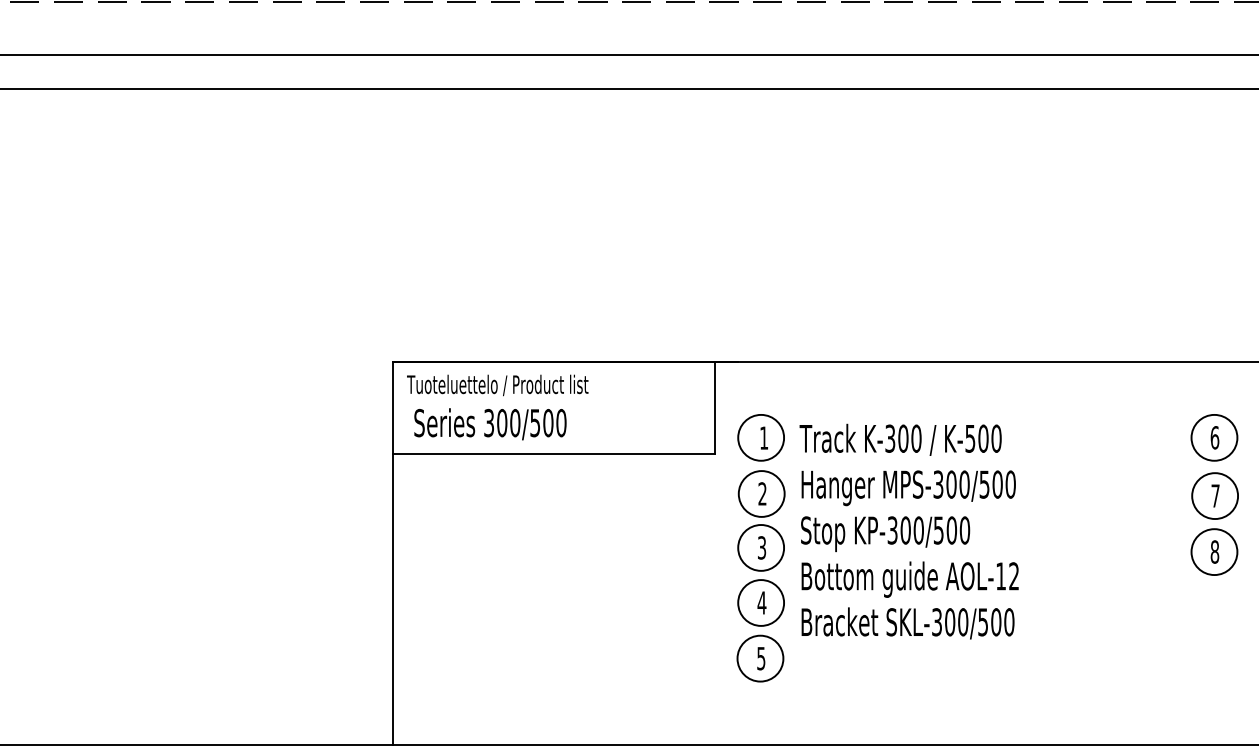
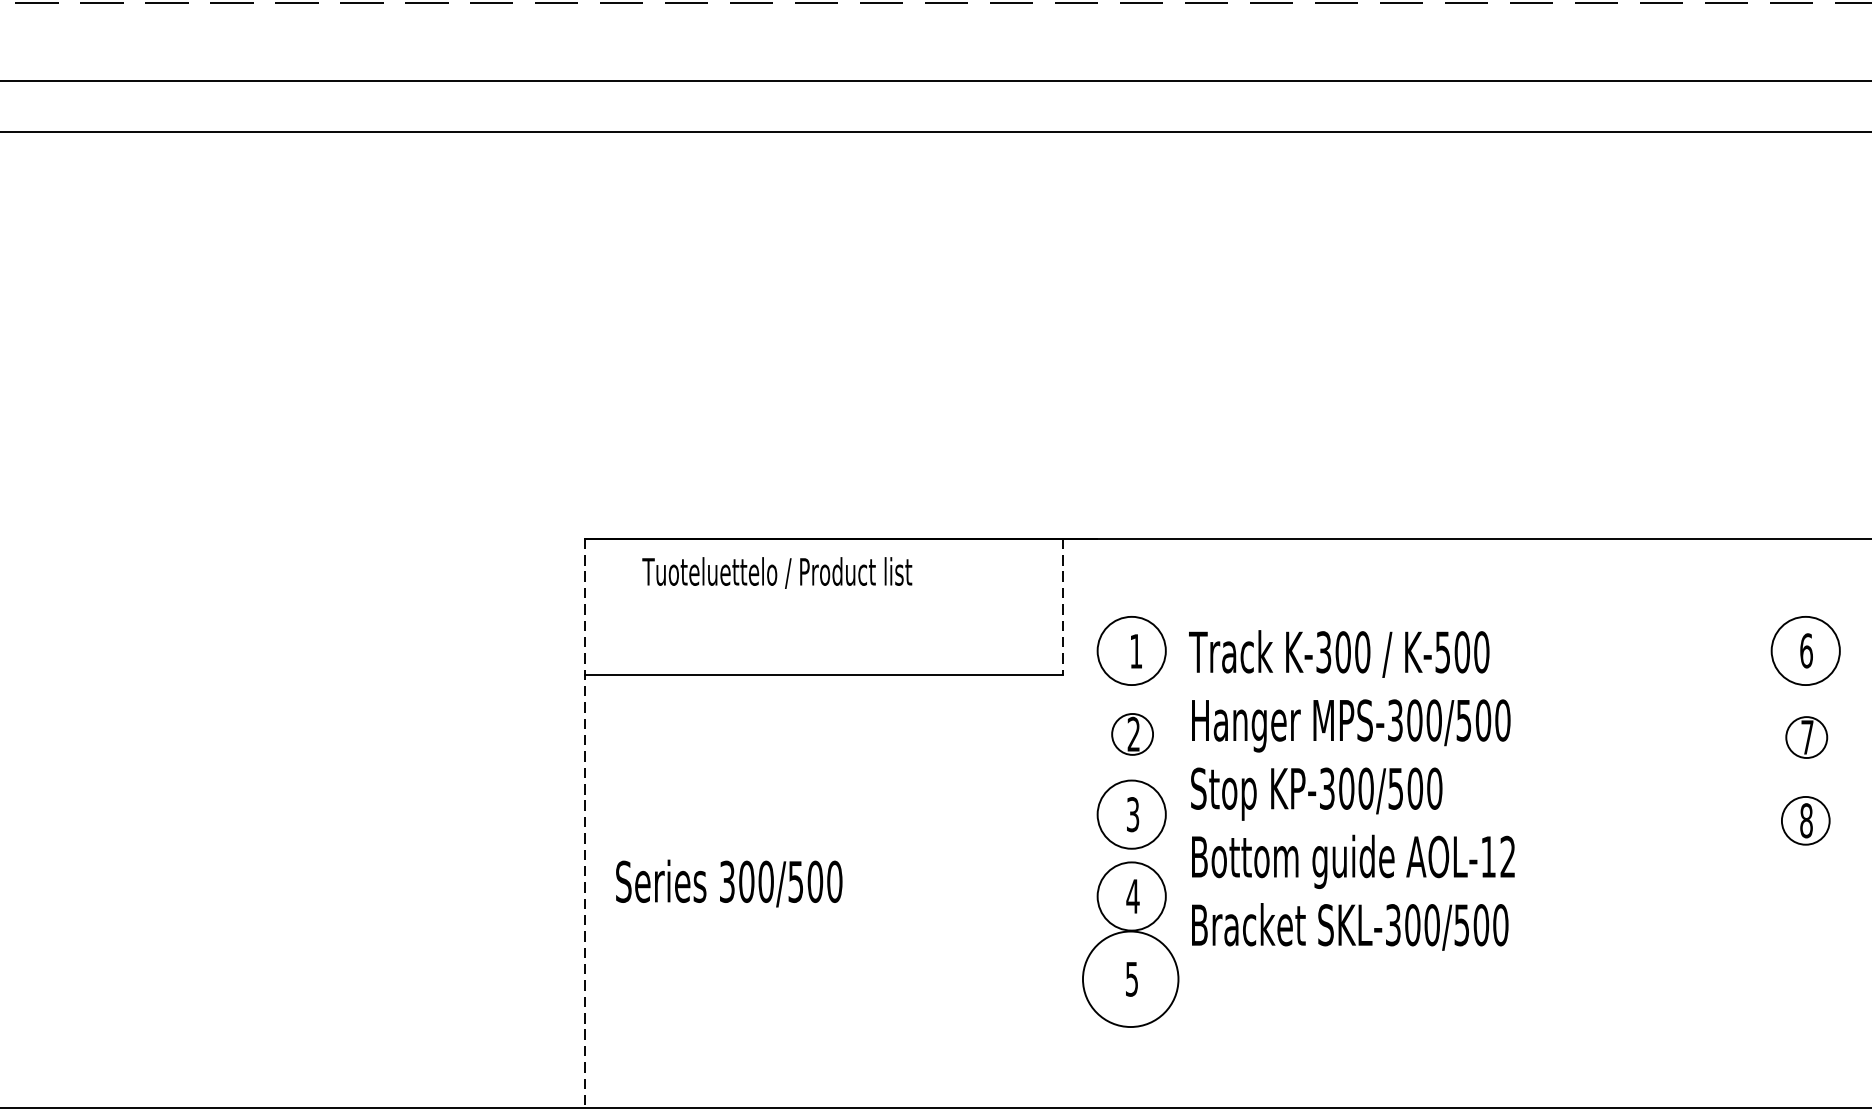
text: (497, 385) -> (776, 573), moved
line: (714, 408) -> (1062, 607), solid -> dashed
text: (490, 424) -> (729, 883), moved
circle: (761, 493) -> (1132, 733), size x0.6
circle: (1215, 496) -> (1807, 738), size x0.6
circle: (1214, 552) -> (1805, 821), size x0.7
line: (393, 554) -> (585, 824), solid -> dashed
circle: (760, 658) -> (1130, 979), size x1.4

